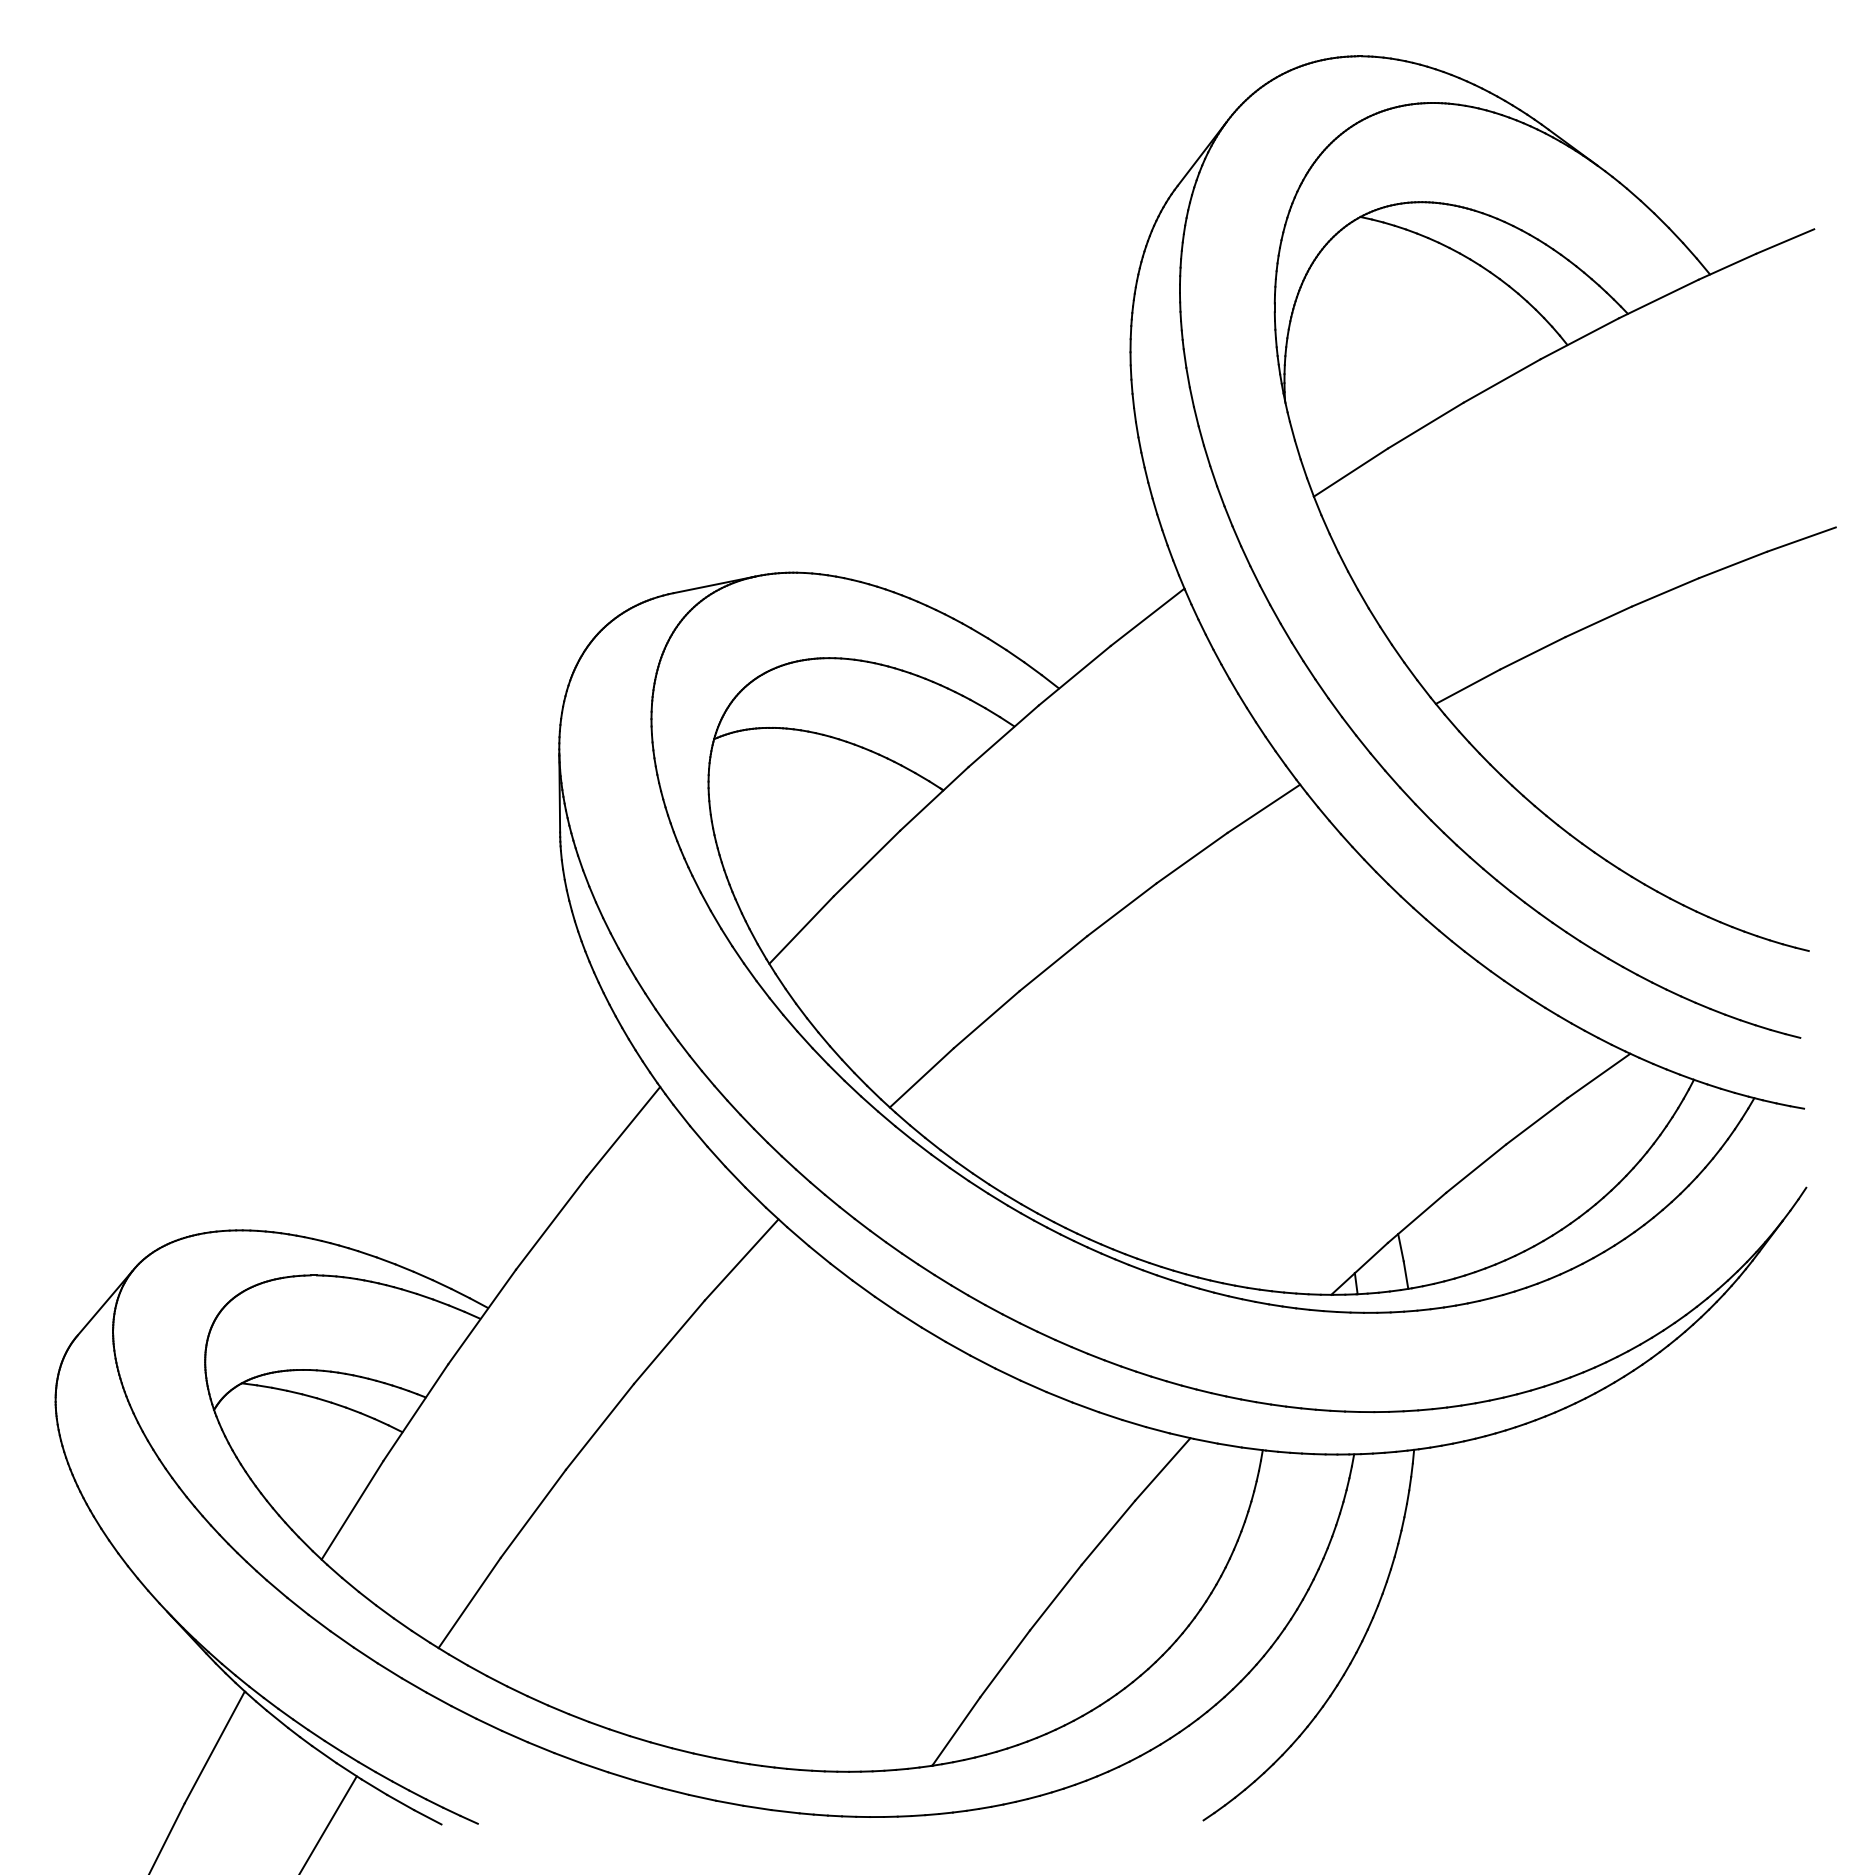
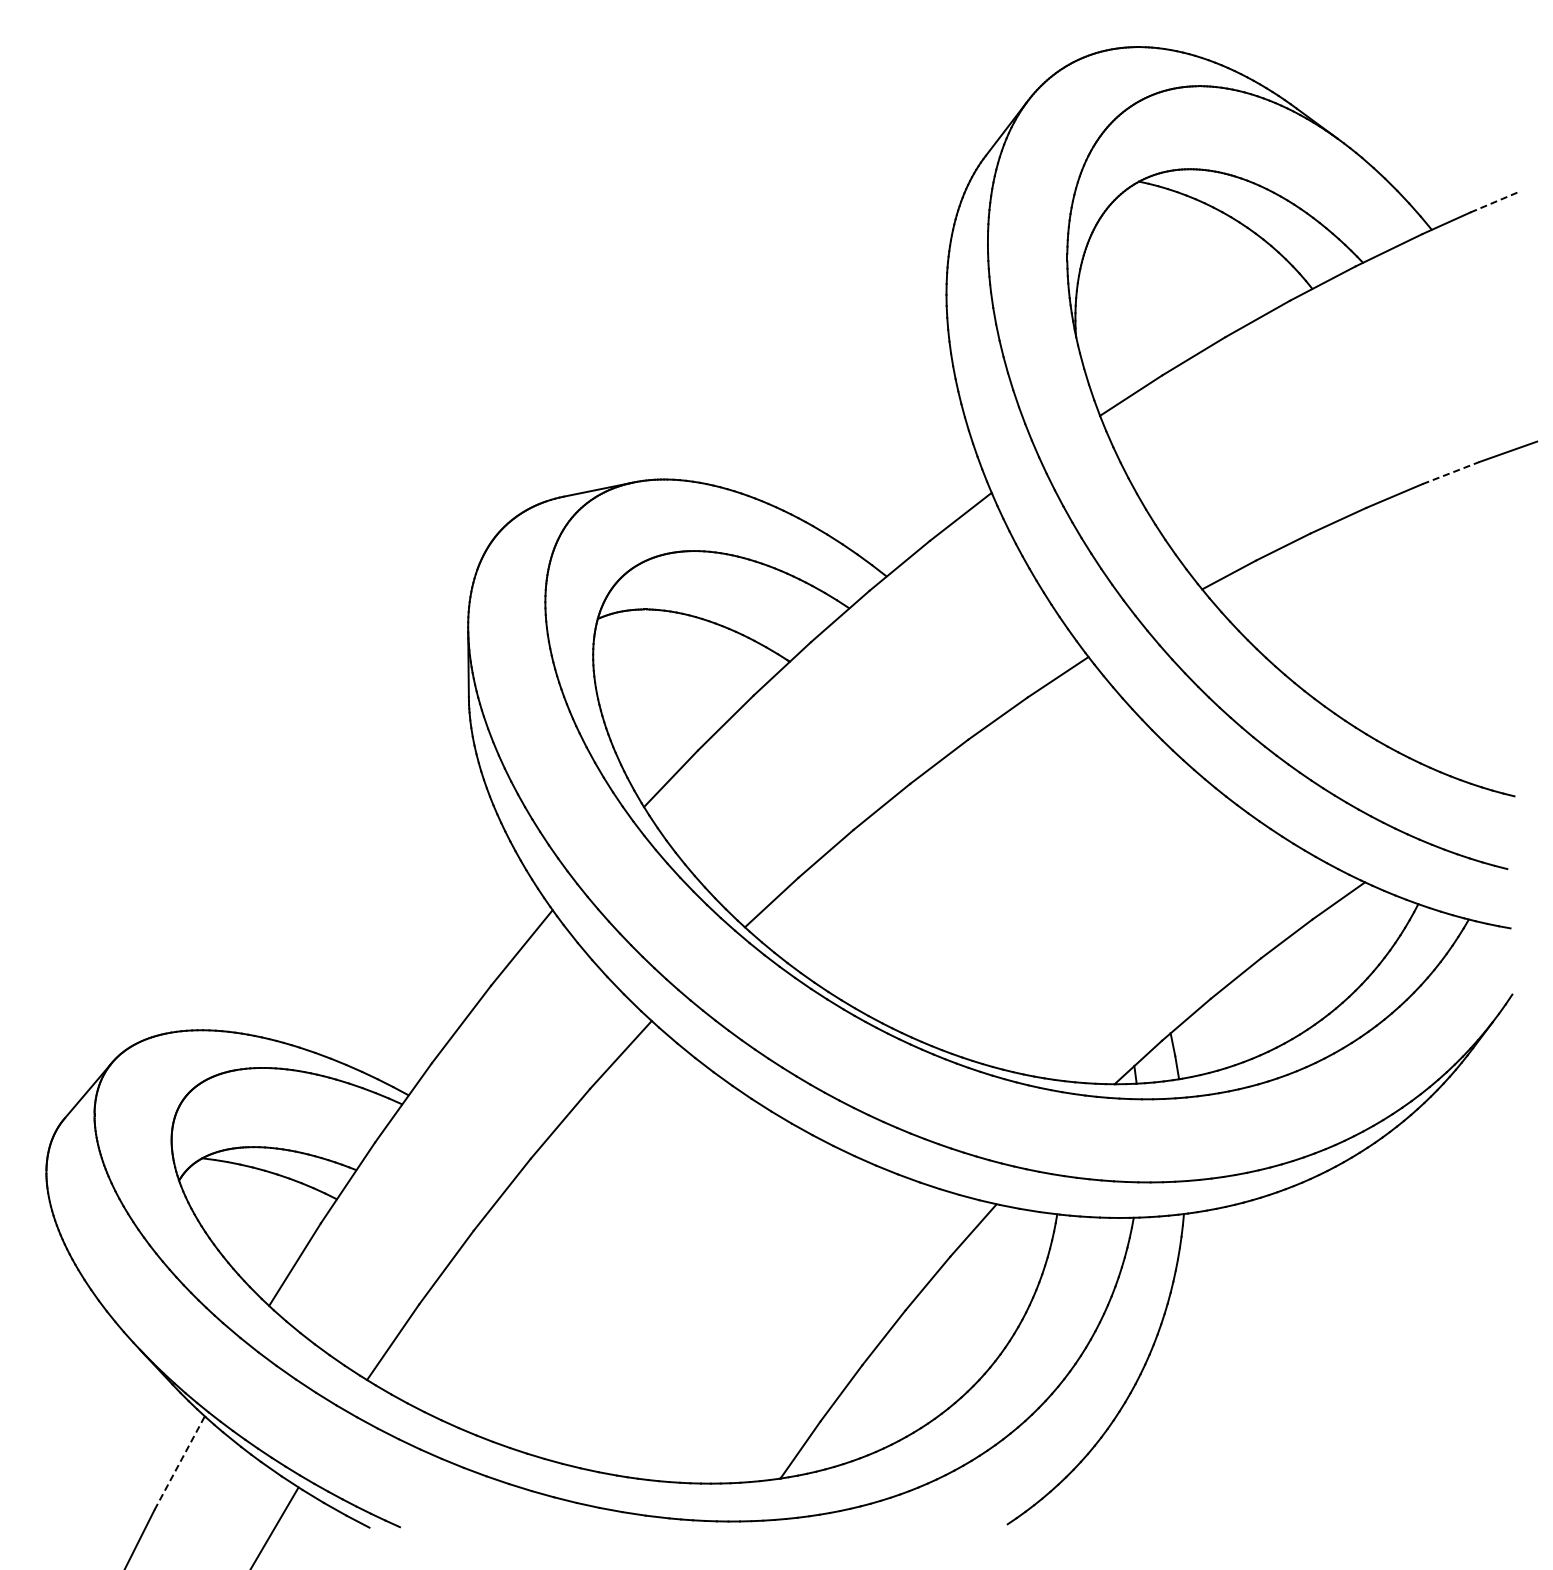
line: (1786, 241) -> (1495, 202), solid -> dashed
line: (1733, 565) -> (1451, 473), solid -> dashed
line: (214, 1746) -> (179, 1462), solid -> dashed

